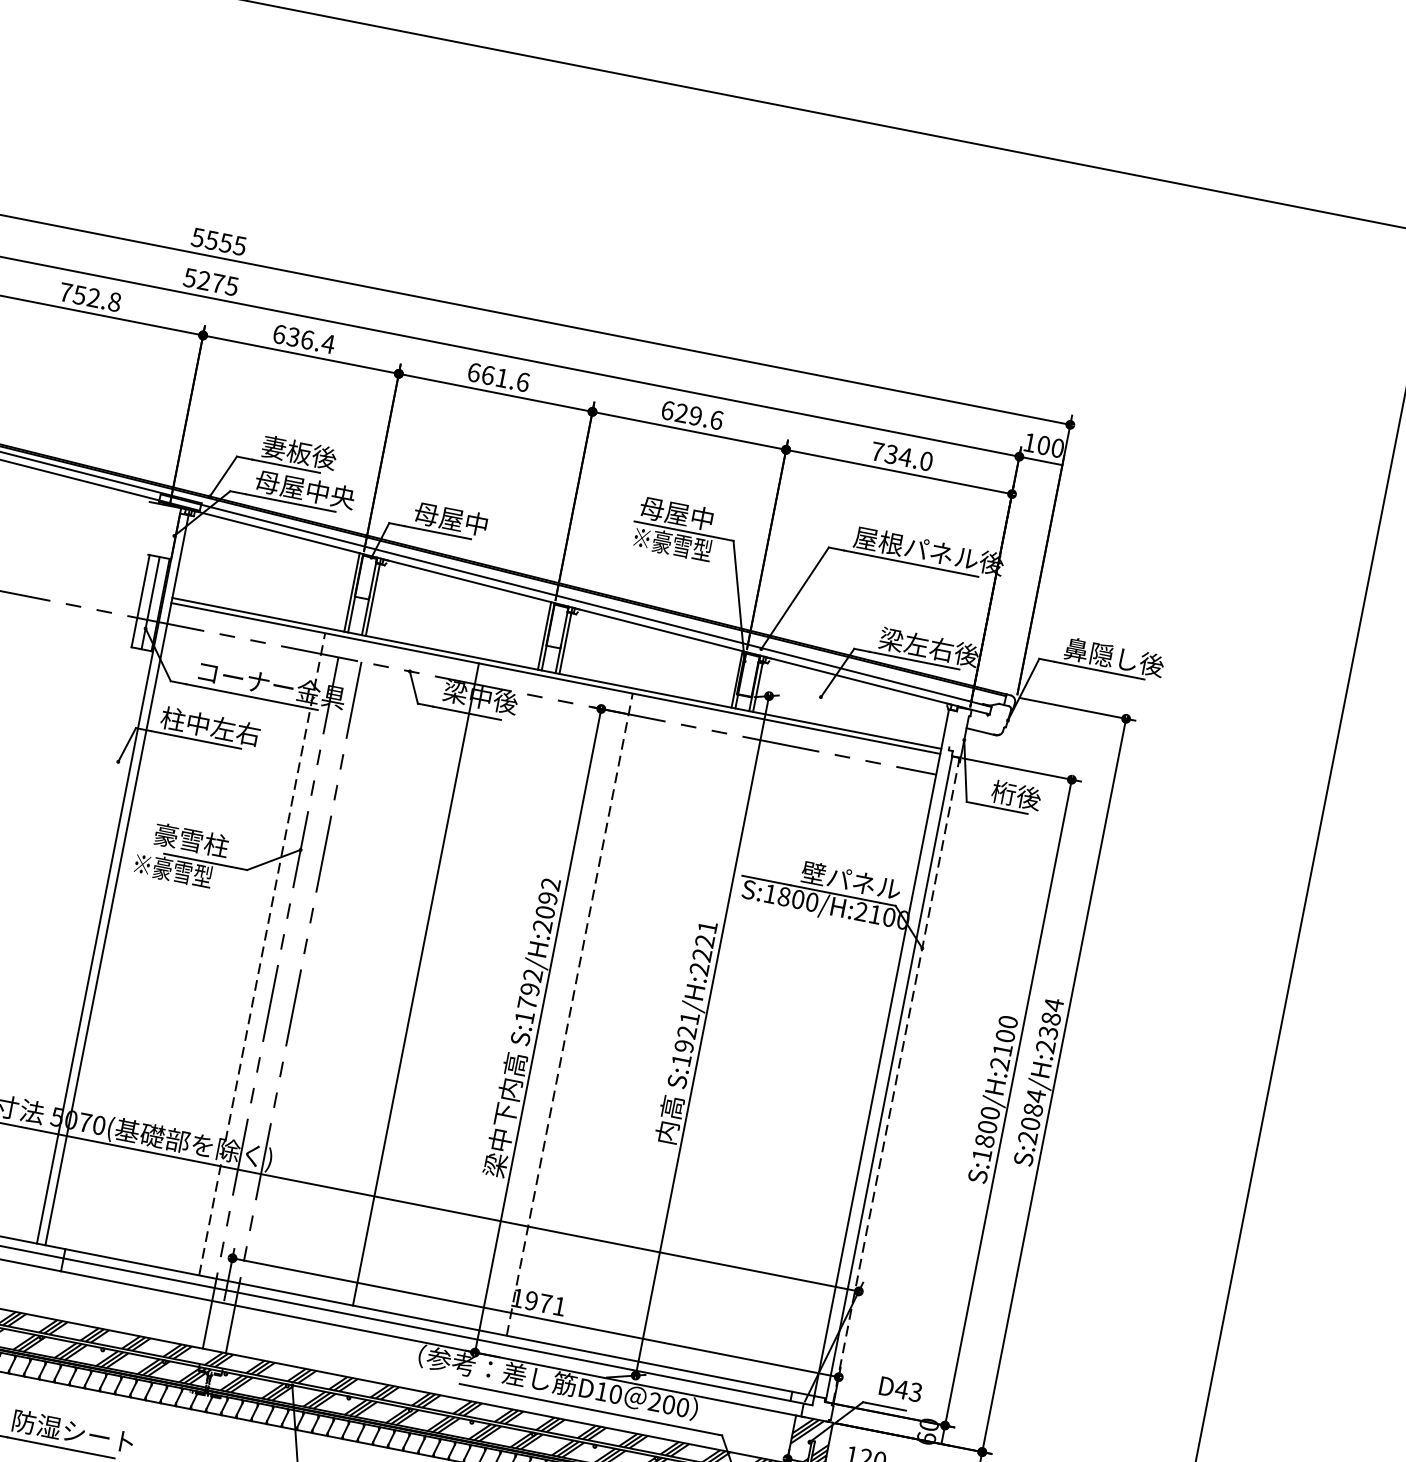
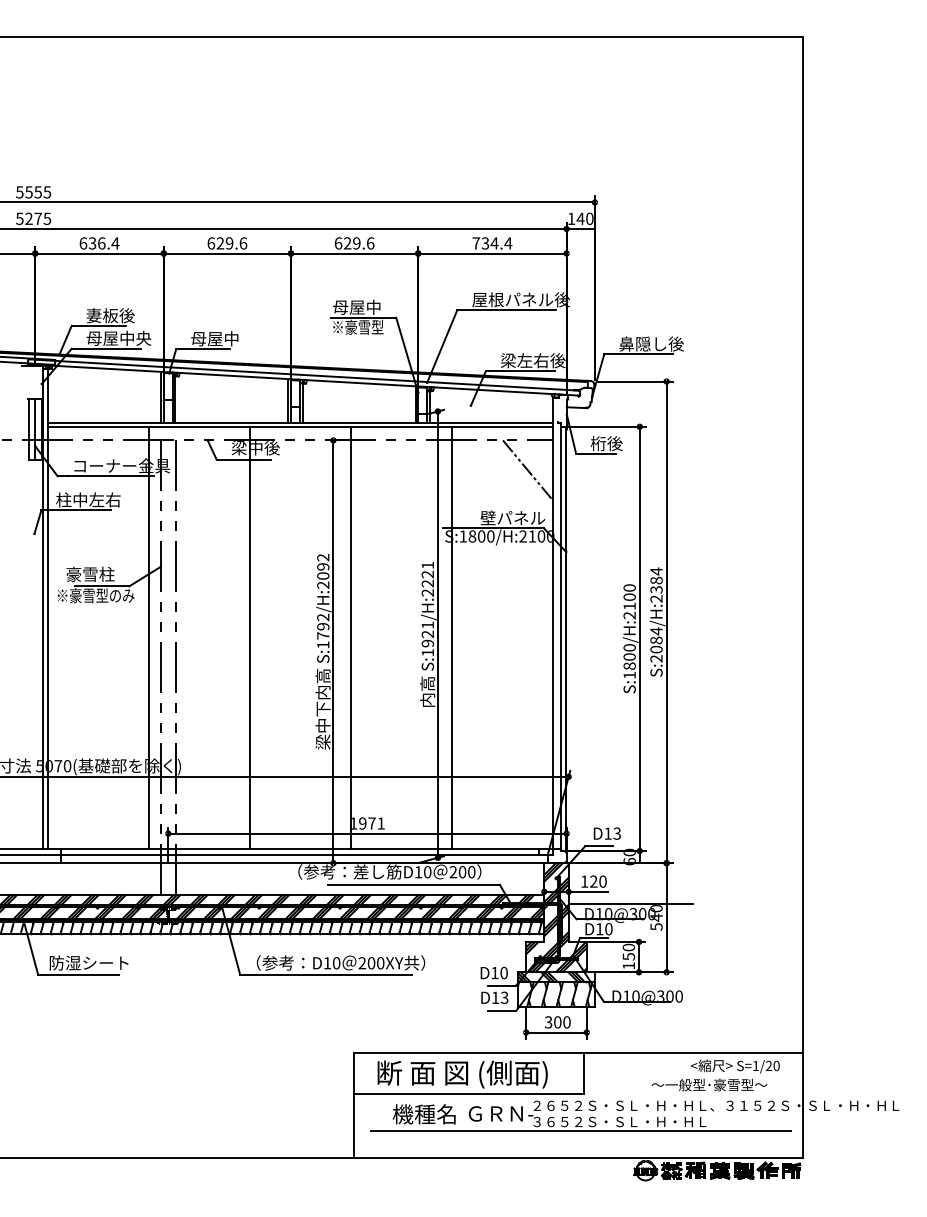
text: (494, 376) -> (224, 243), 661.6 -> 629.6
text: (1043, 444) -> (580, 218), 100 -> 140
text: (926, 461) -> (508, 243), 734.0 -> 734.4
line: (887, 812) -> (527, 470), added
text: (233, 882) -> (122, 595), ※豪雪型 -> ※豪雪型のみ
line: (262, 954) -> (149, 637), dashed -> solid
line: (569, 1014) -> (351, 637), dashed -> solid
line: (723, 1044) -> (452, 637), added
line: (896, 1080) -> (566, 638), dashed -> solid
text: (902, 1389) -> (608, 833), D43 -> D13

